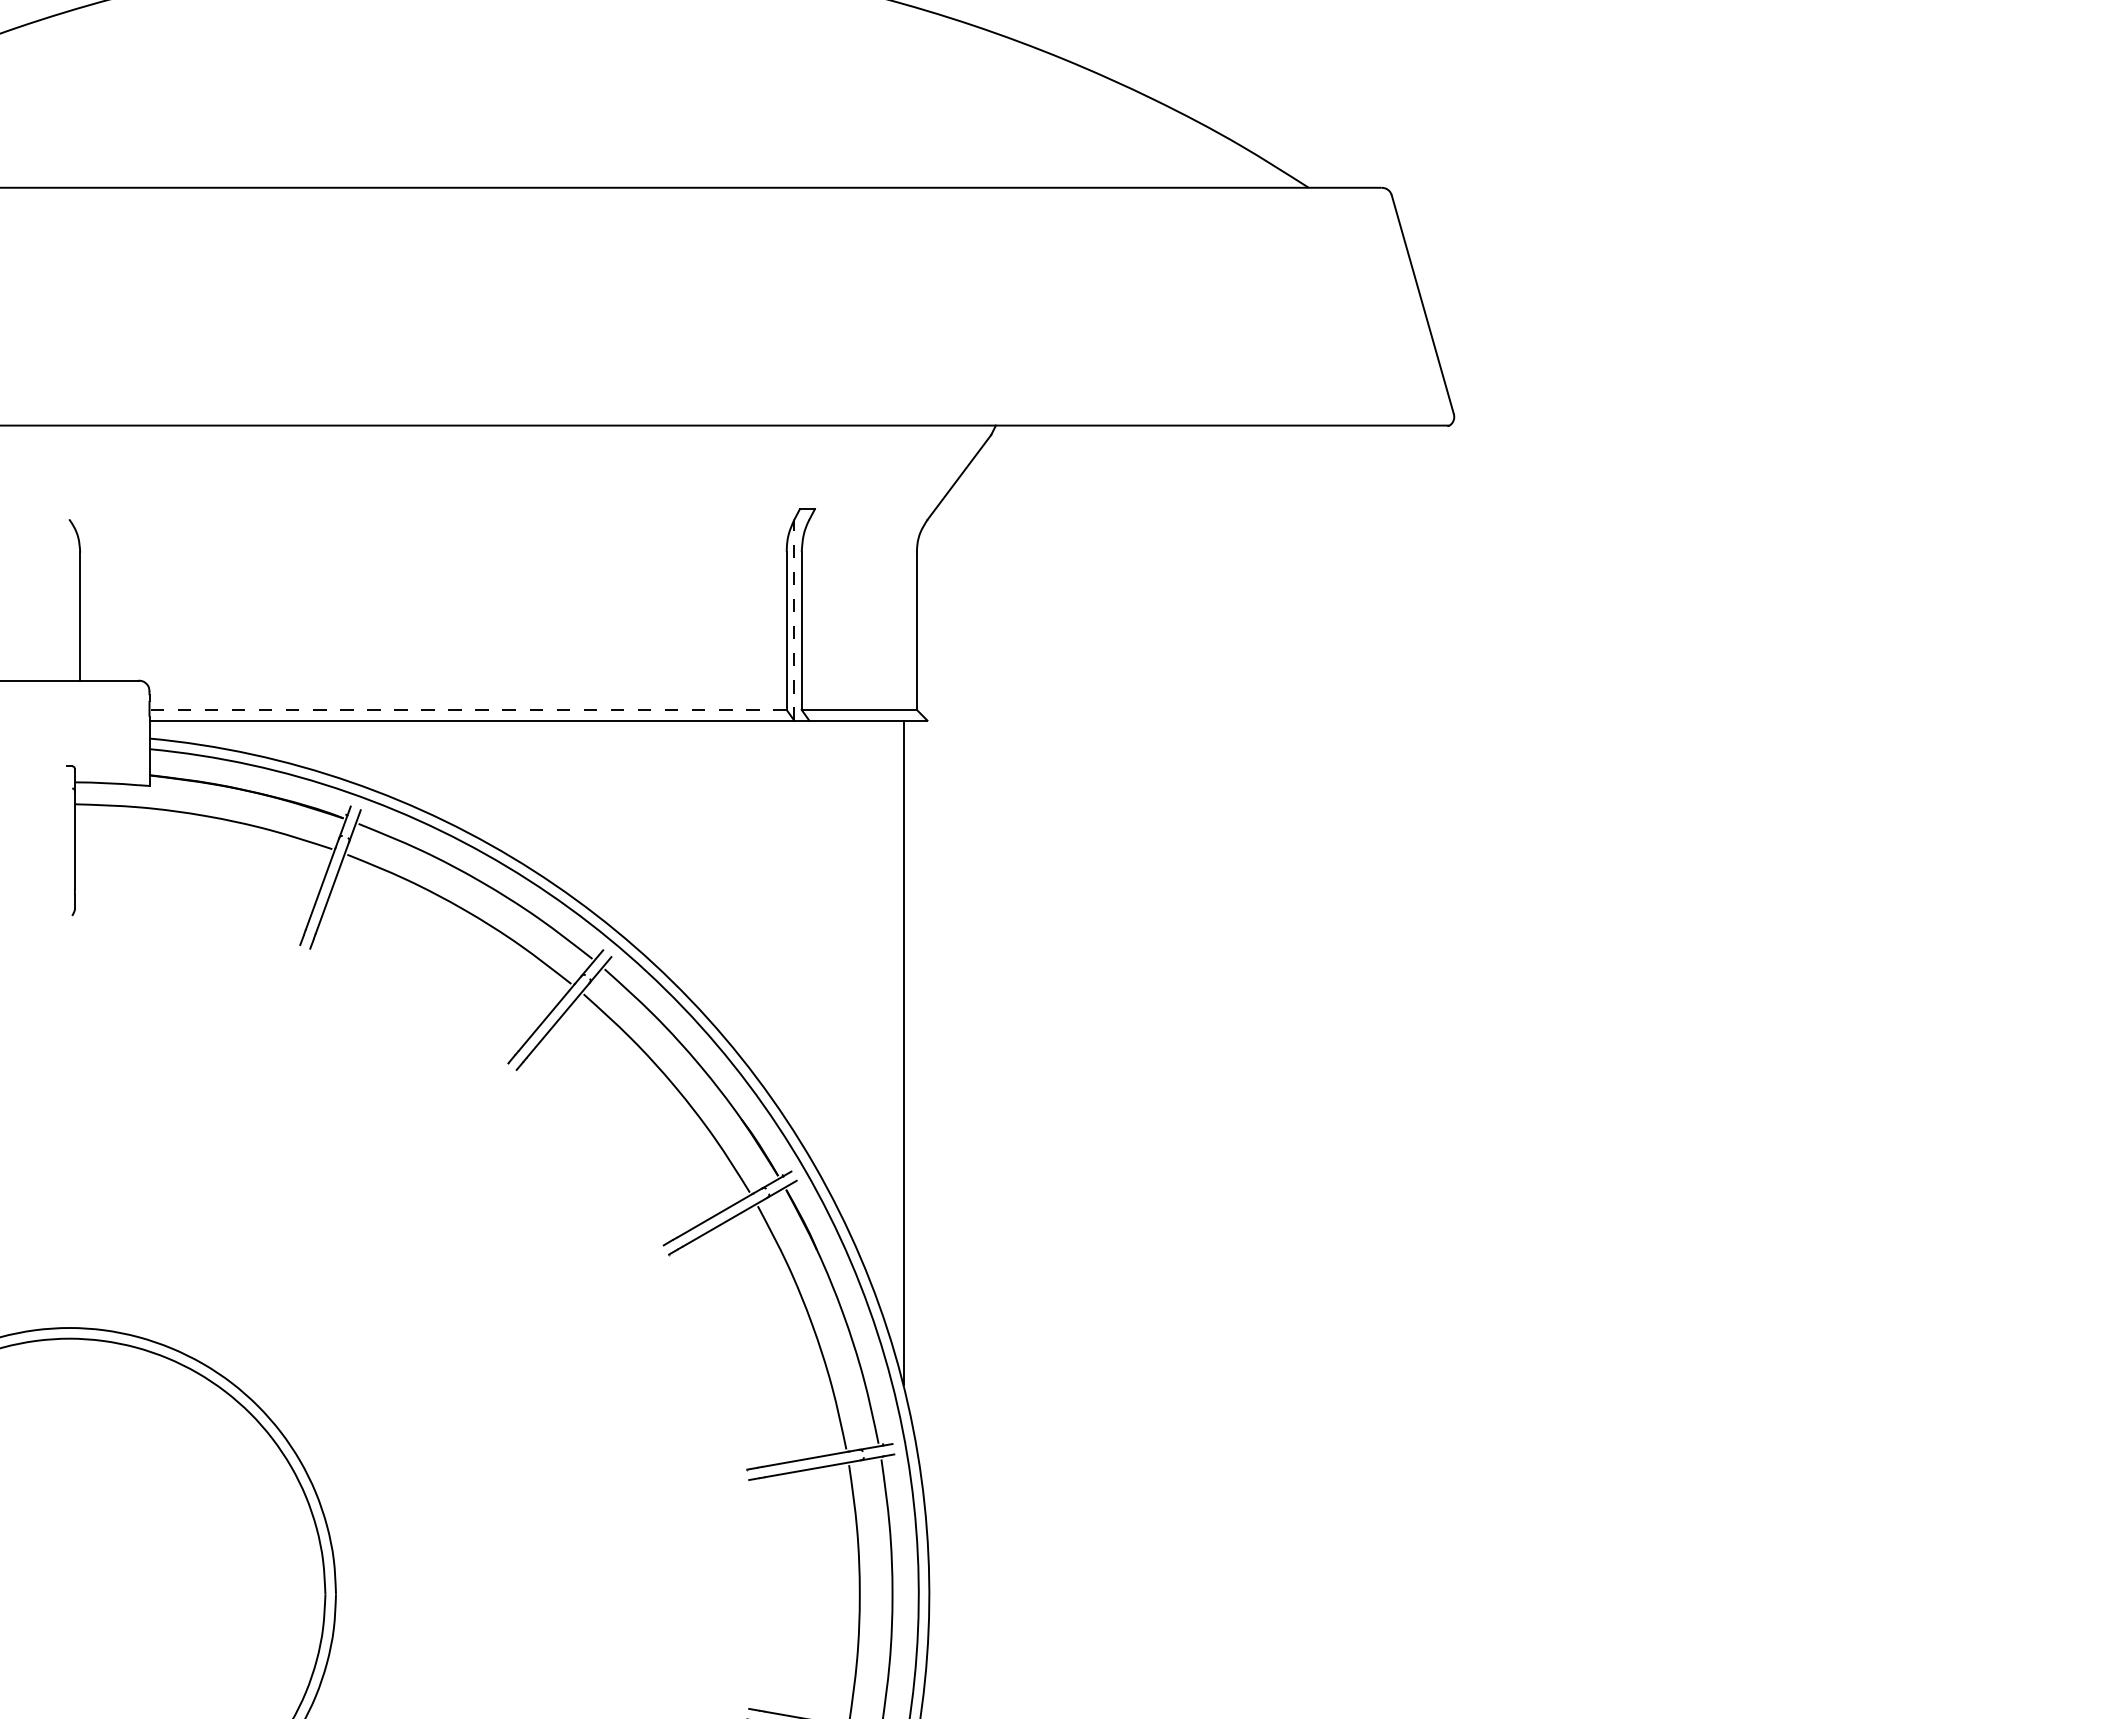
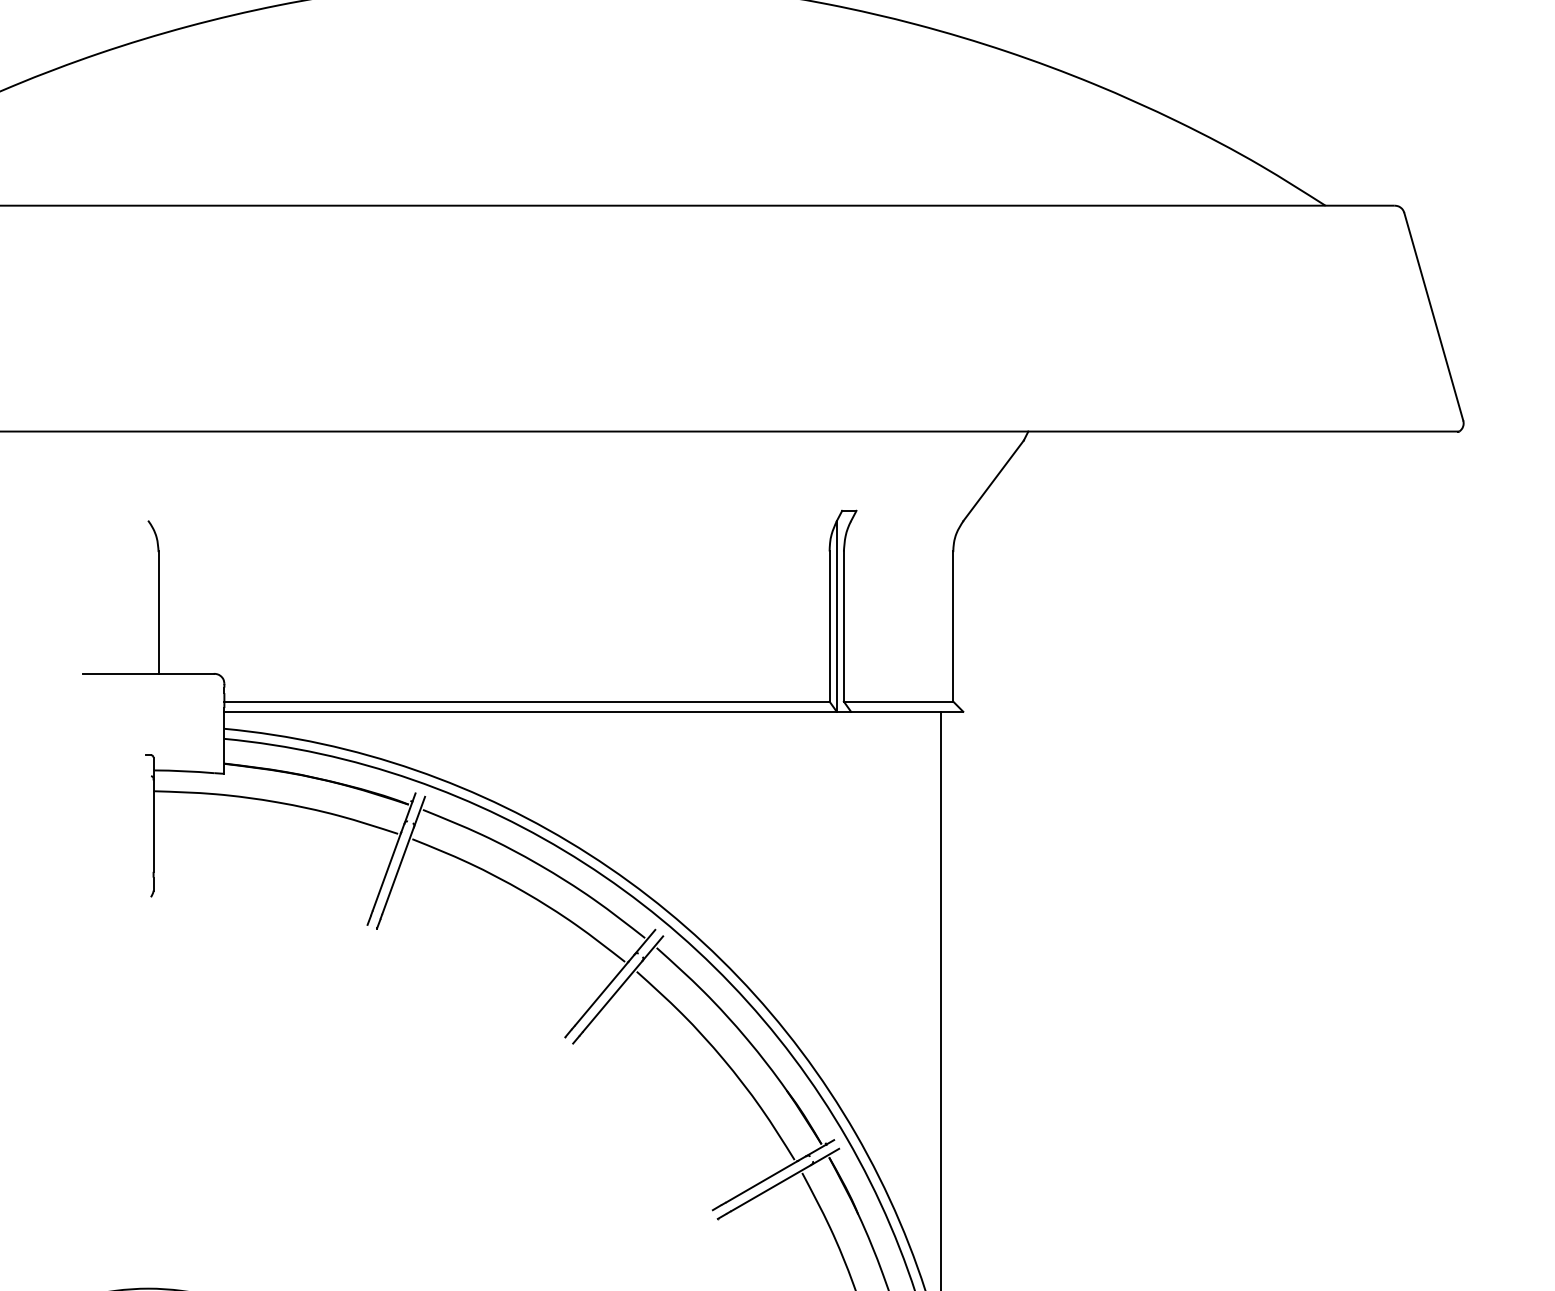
line: (794, 619) -> (837, 615), dashed -> solid
line: (467, 709) -> (526, 701), dashed -> solid

